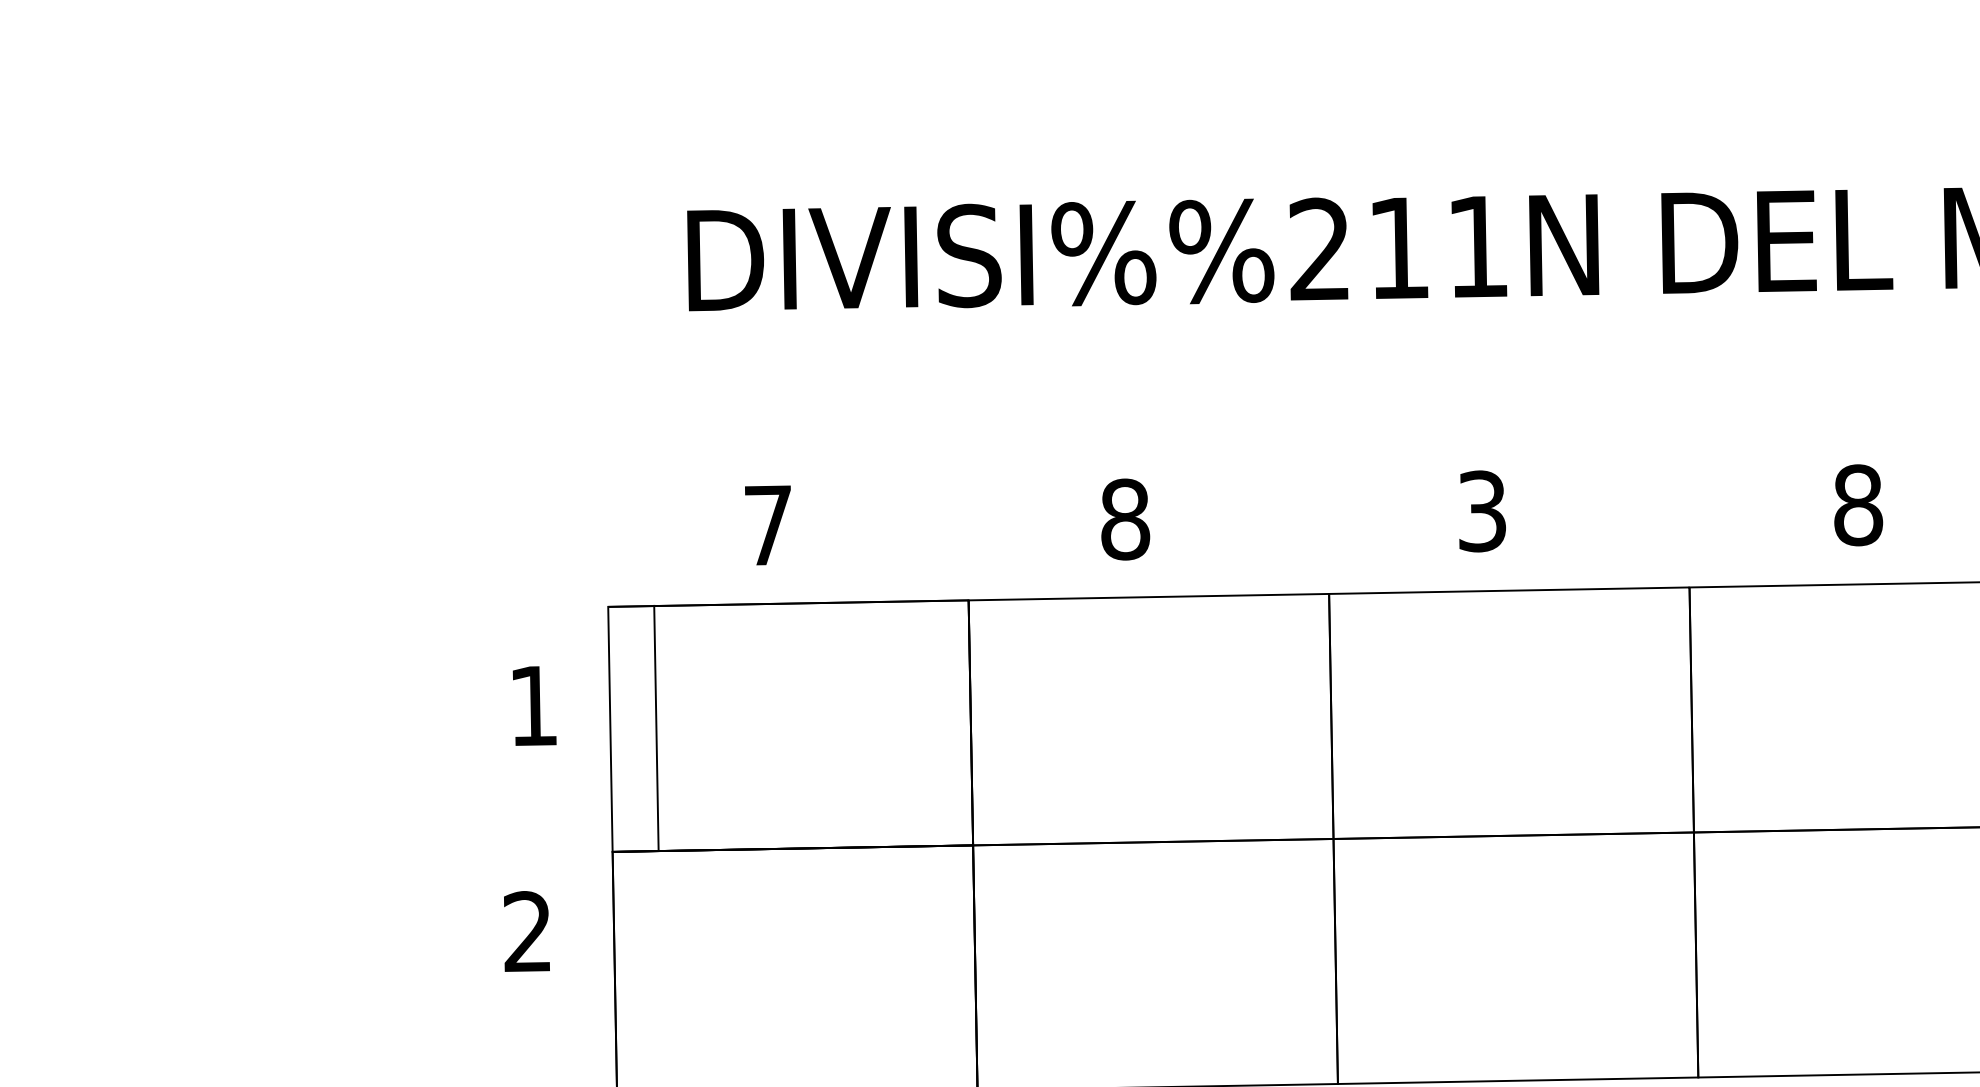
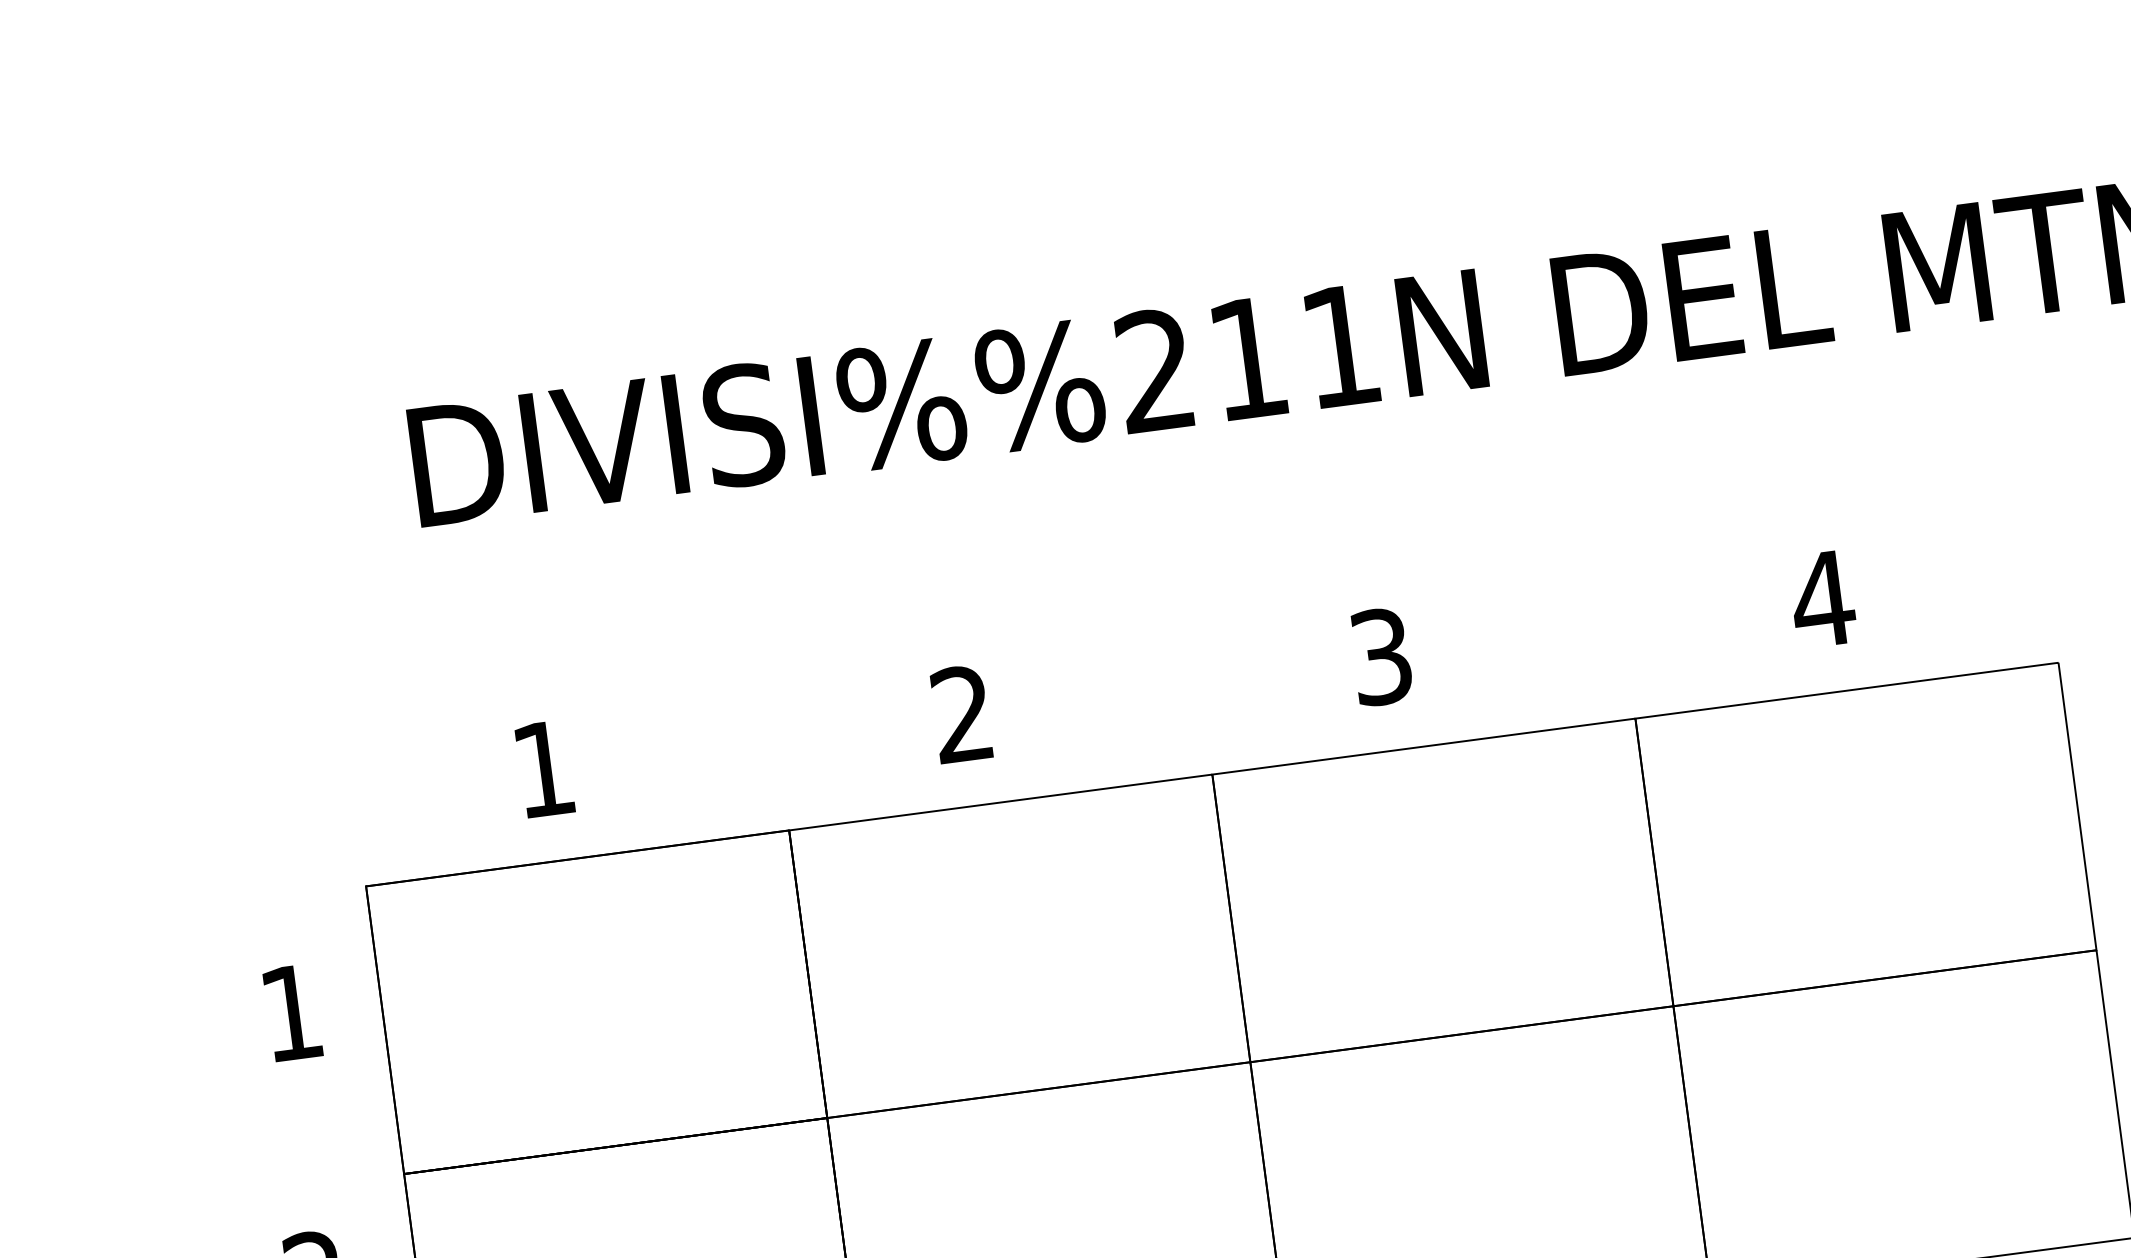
text: (1858, 505) -> (1823, 599), 8 -> 4
text: (1125, 519) -> (962, 714), 8 -> 2
text: (768, 525) -> (543, 769), 7 -> 1
line: (656, 727) -> (385, 1029), moved

